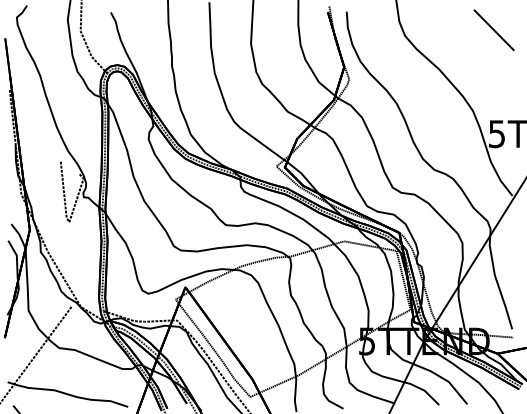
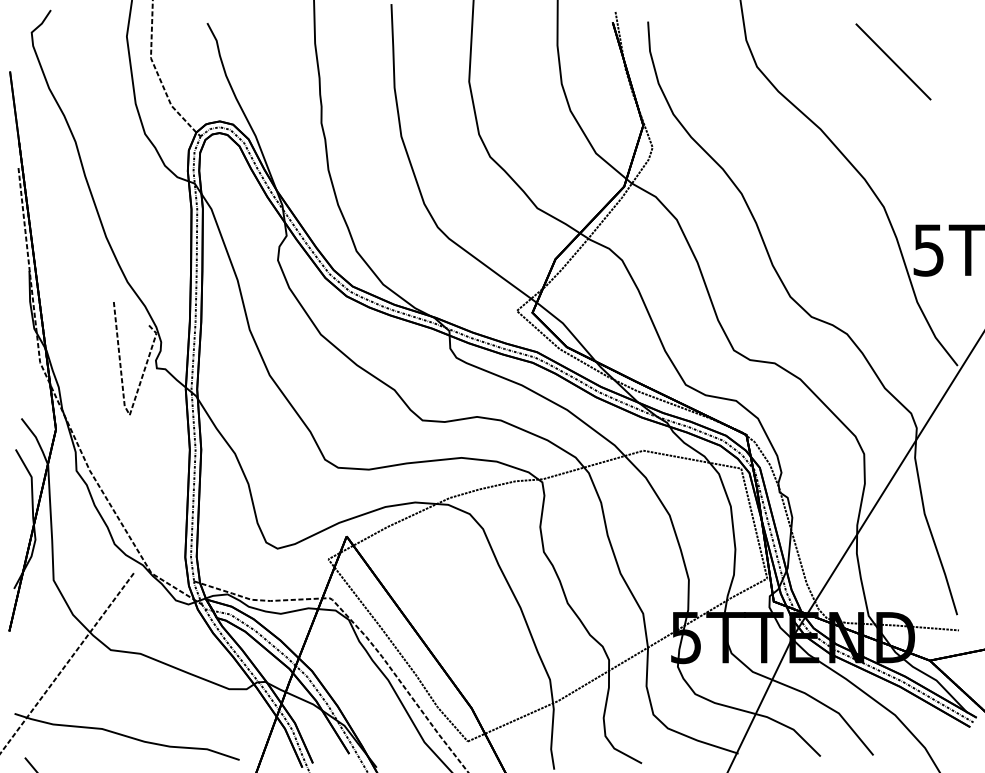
line: (493, 30) -> (892, 62), moved

